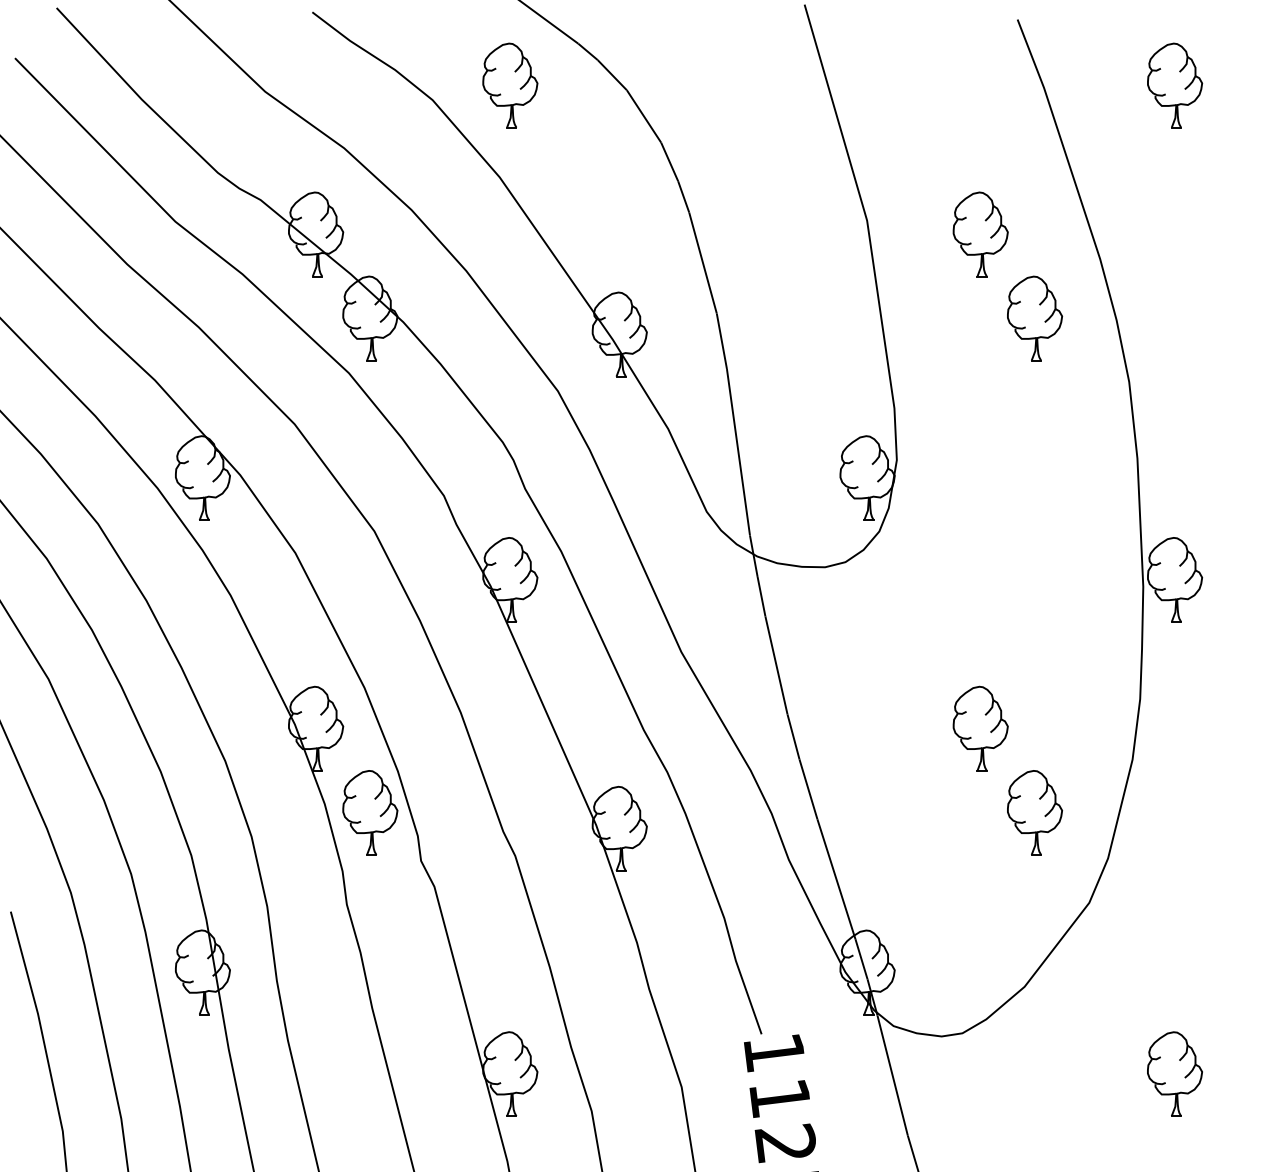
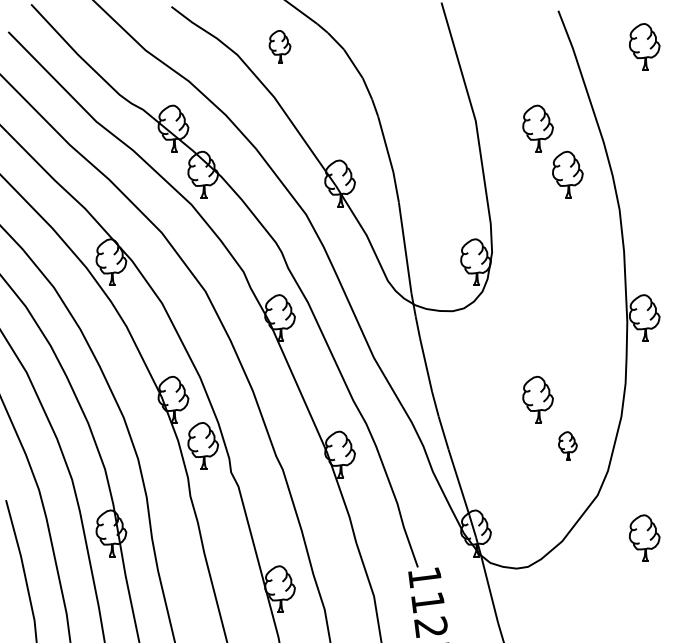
part: (509, 84) -> (279, 46), size x0.7
part: (1034, 812) -> (567, 445), size x0.6
part: (1174, 1072) -> (644, 537), moved

